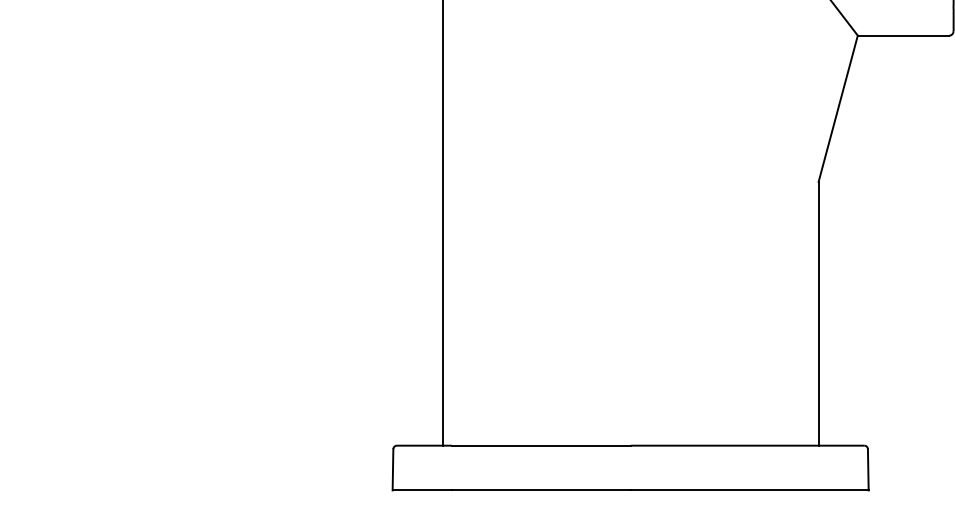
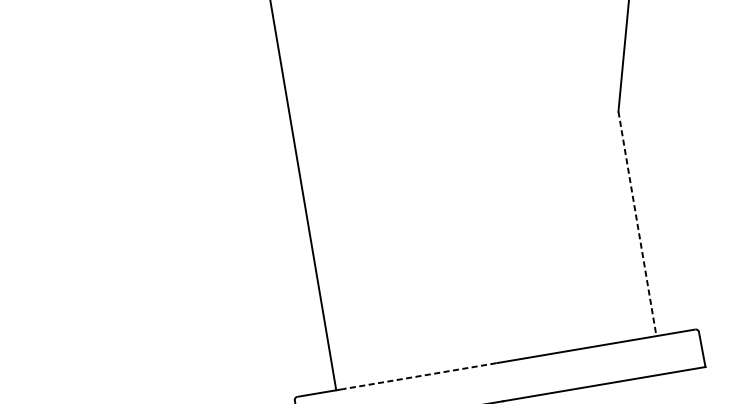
line: (818, 313) -> (637, 223), solid -> dashed
line: (541, 445) -> (420, 375), solid -> dashed

